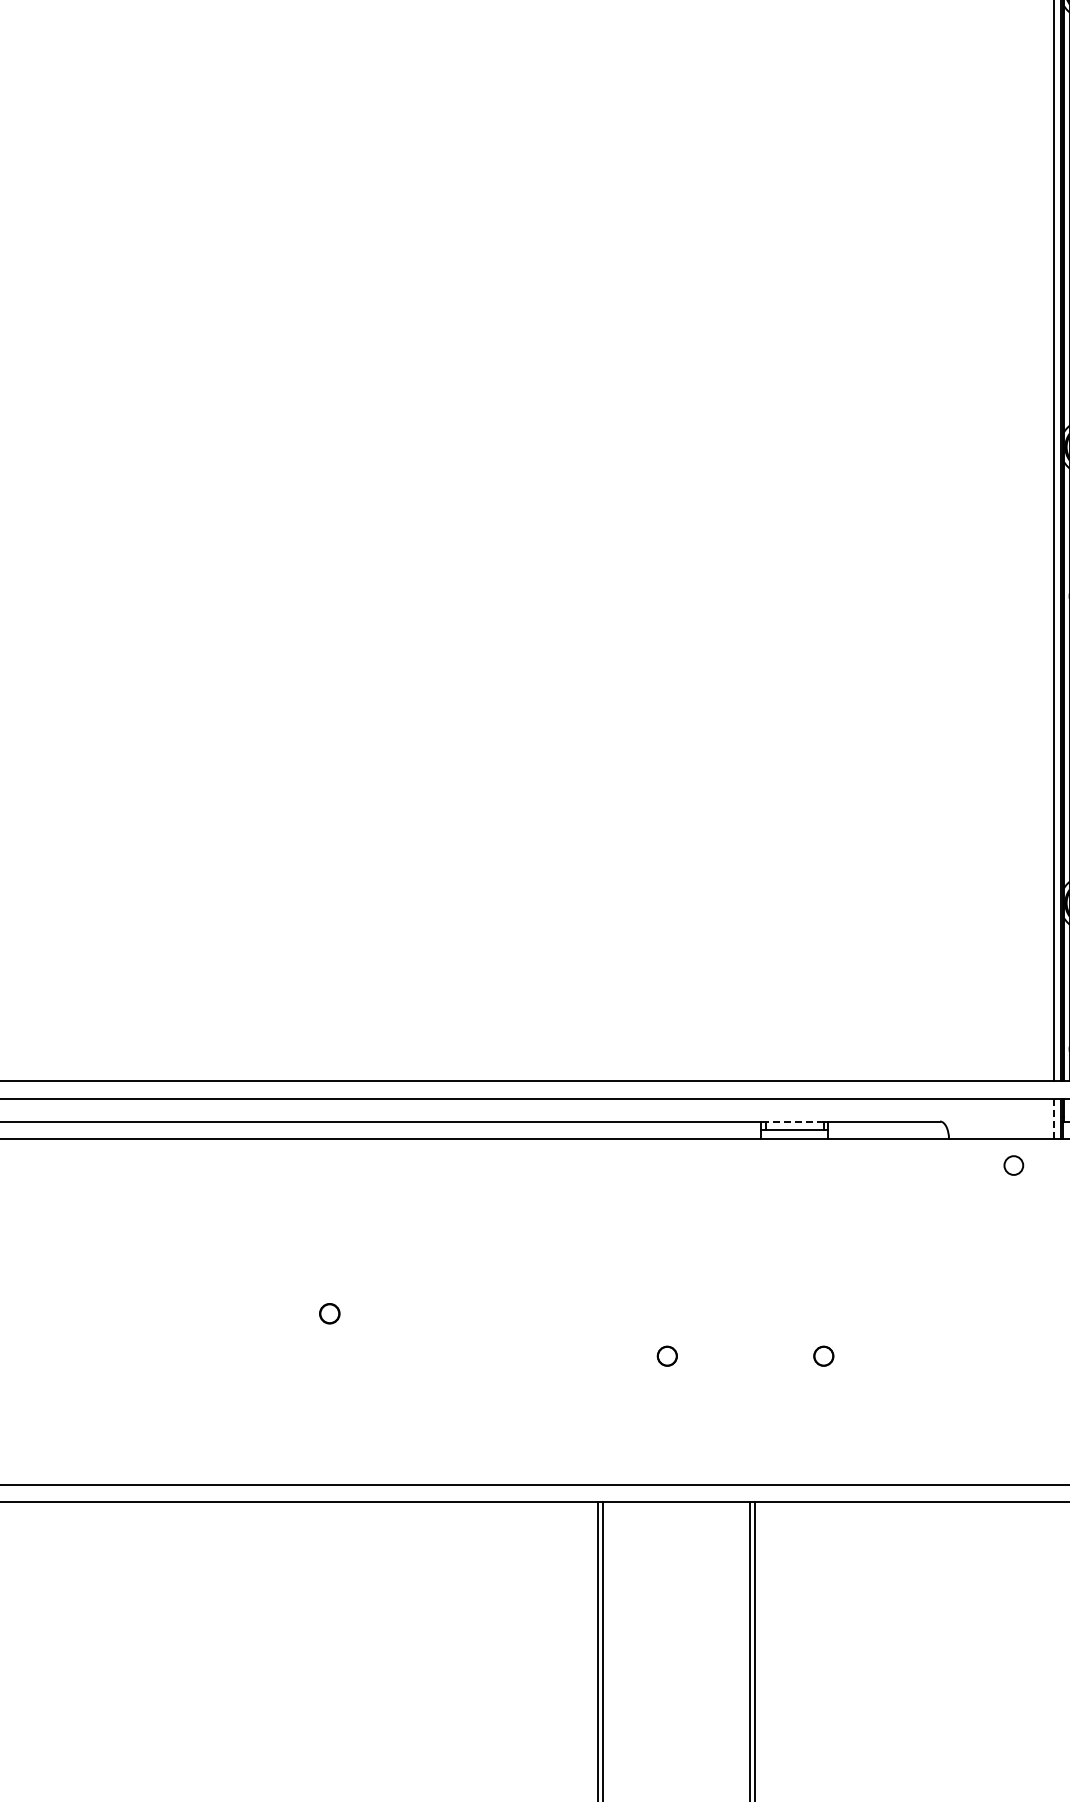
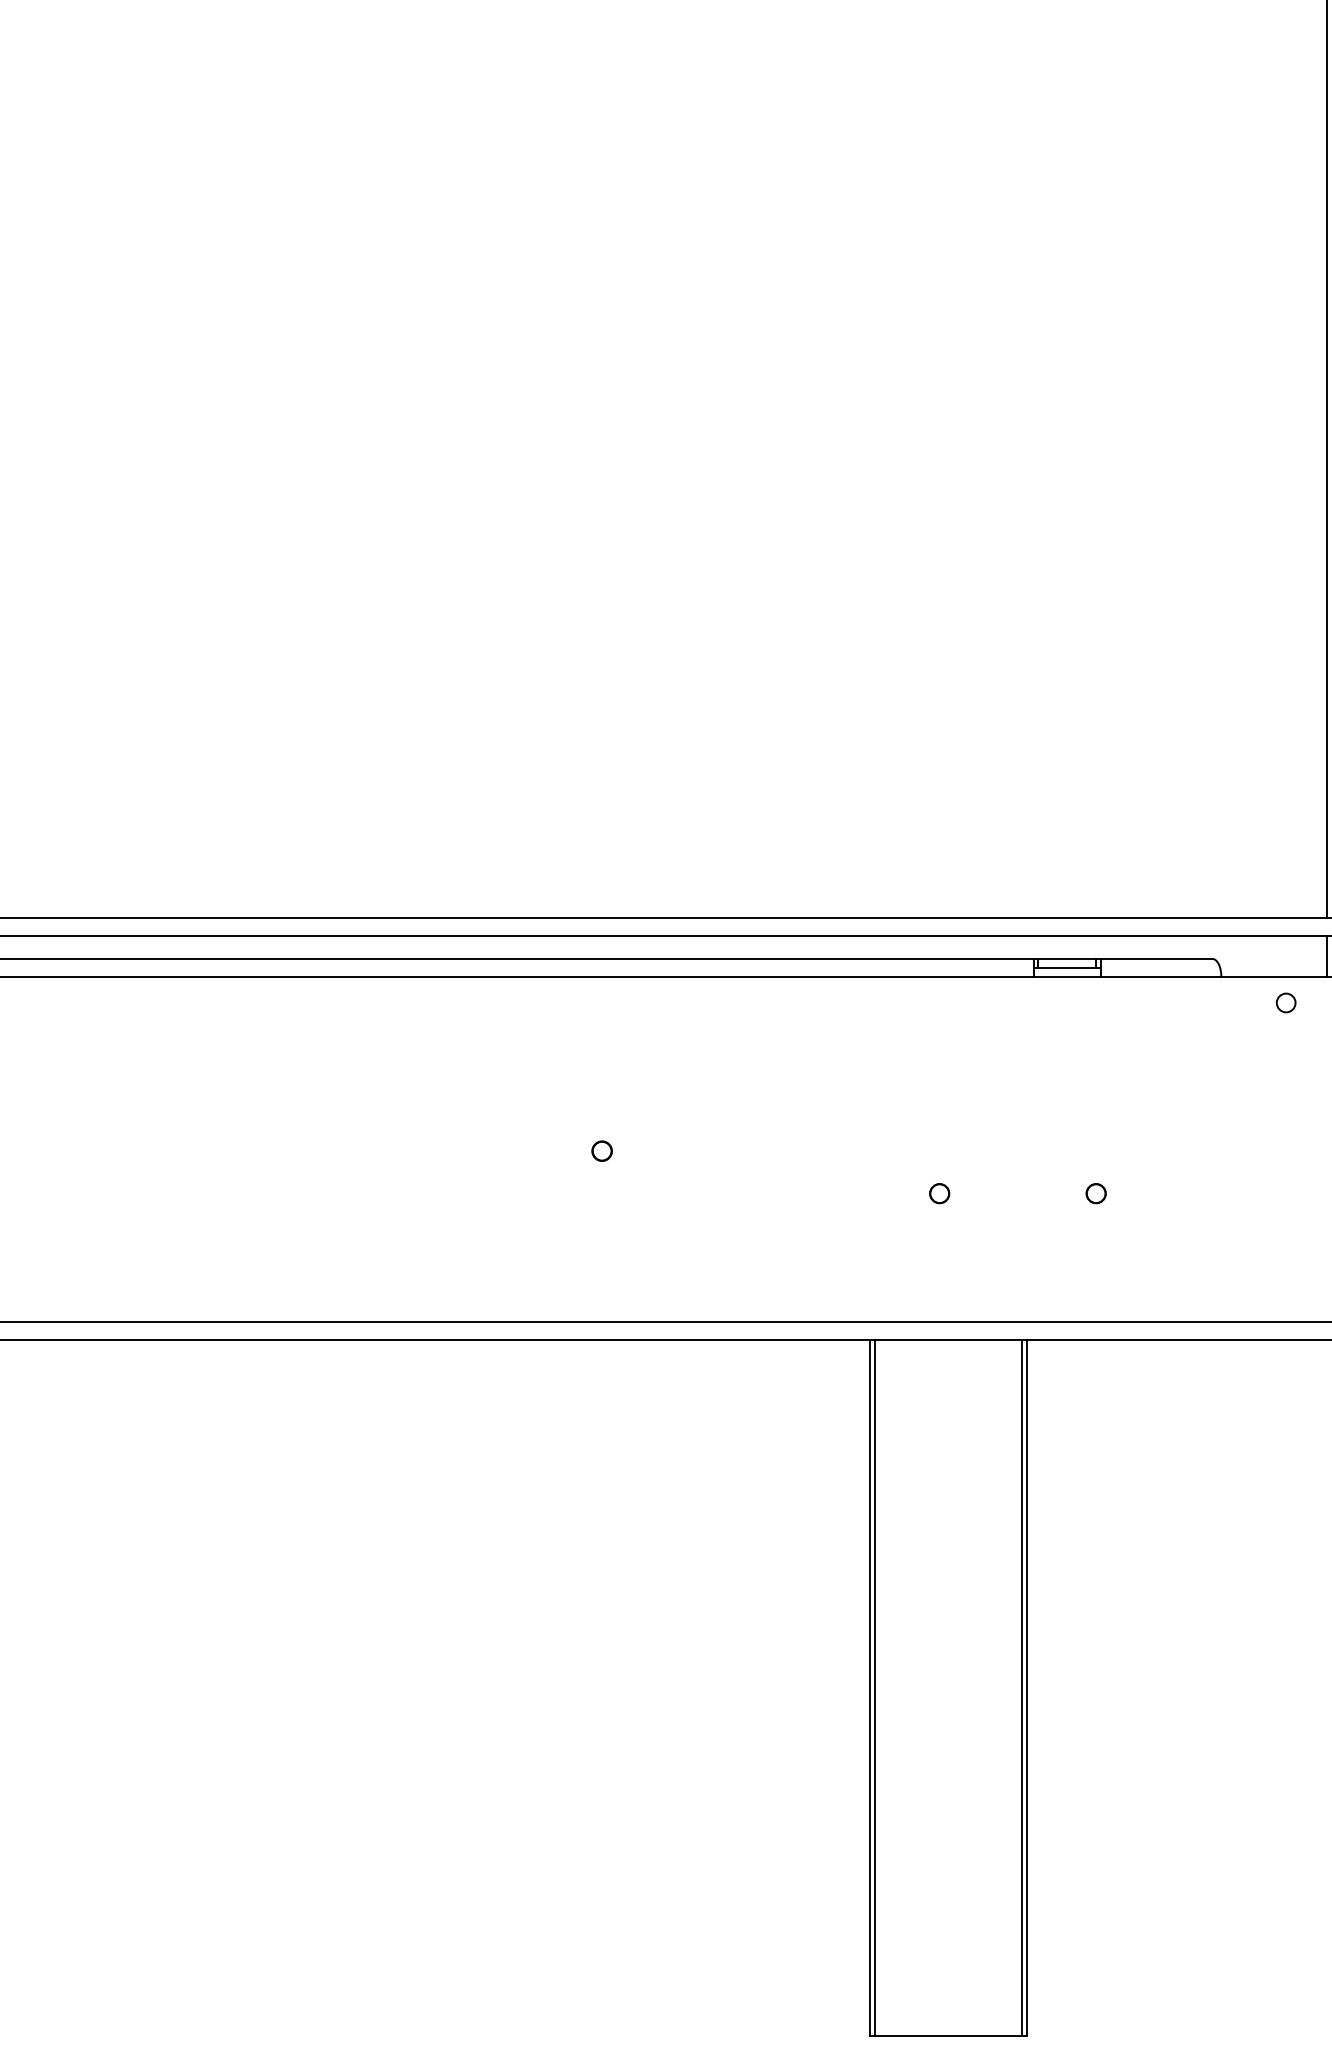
line: (1054, 1119) -> (1326, 956), dashed -> solid
line: (794, 1121) -> (1066, 958), dashed -> solid

